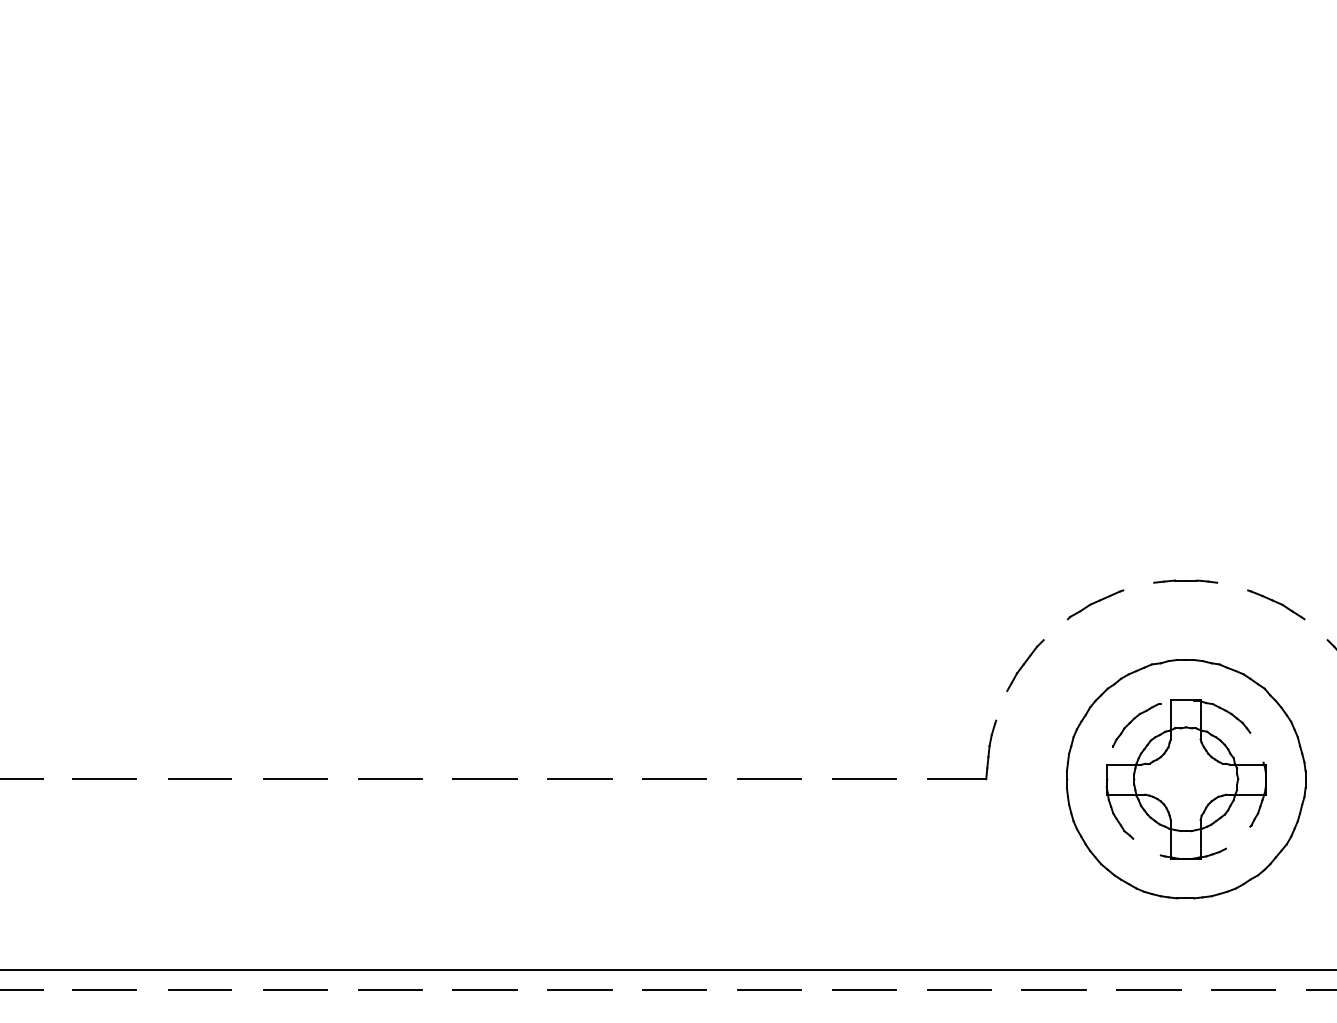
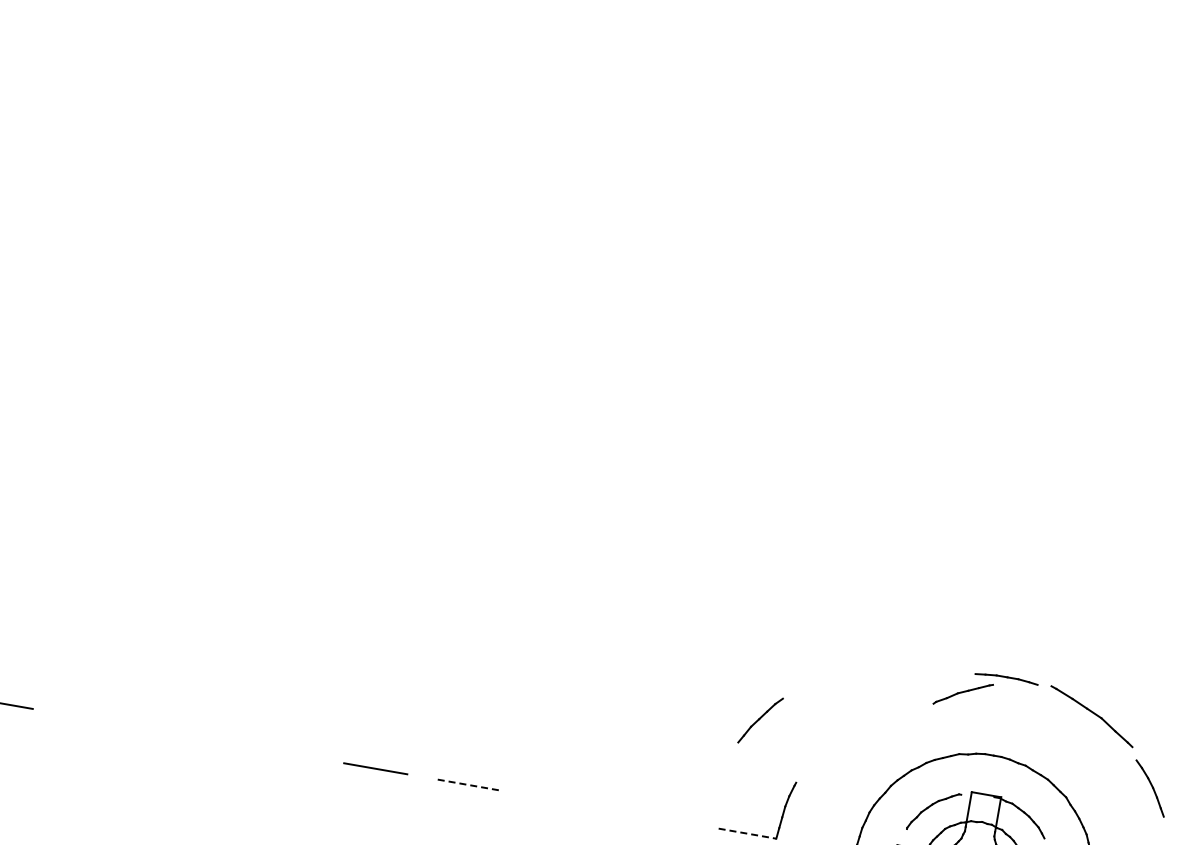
part: (1095, 604) -> (963, 693), moved
part: (1276, 604) -> (1092, 716), size x1.6
part: (1025, 665) -> (760, 720), moved
line: (294, 779) -> (94, 720), removed
line: (389, 779) -> (188, 736), removed
line: (484, 779) -> (282, 752), removed
line: (674, 779) -> (469, 785), solid -> dashed
line: (768, 779) -> (561, 801), removed
line: (863, 779) -> (655, 817), removed
line: (957, 779) -> (747, 834), solid -> dashed

